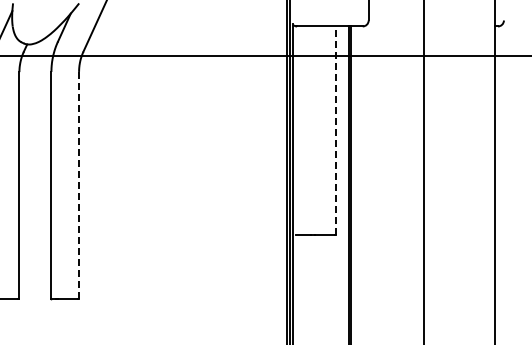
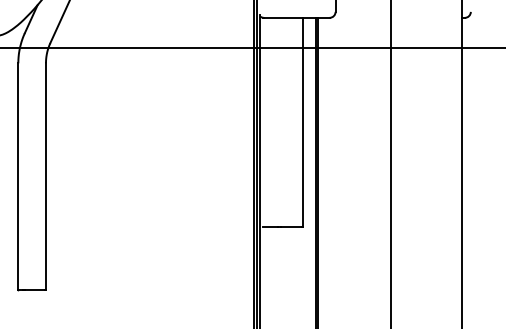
line: (335, 130) -> (302, 121), dashed -> solid
line: (79, 184) -> (46, 175), dashed -> solid

